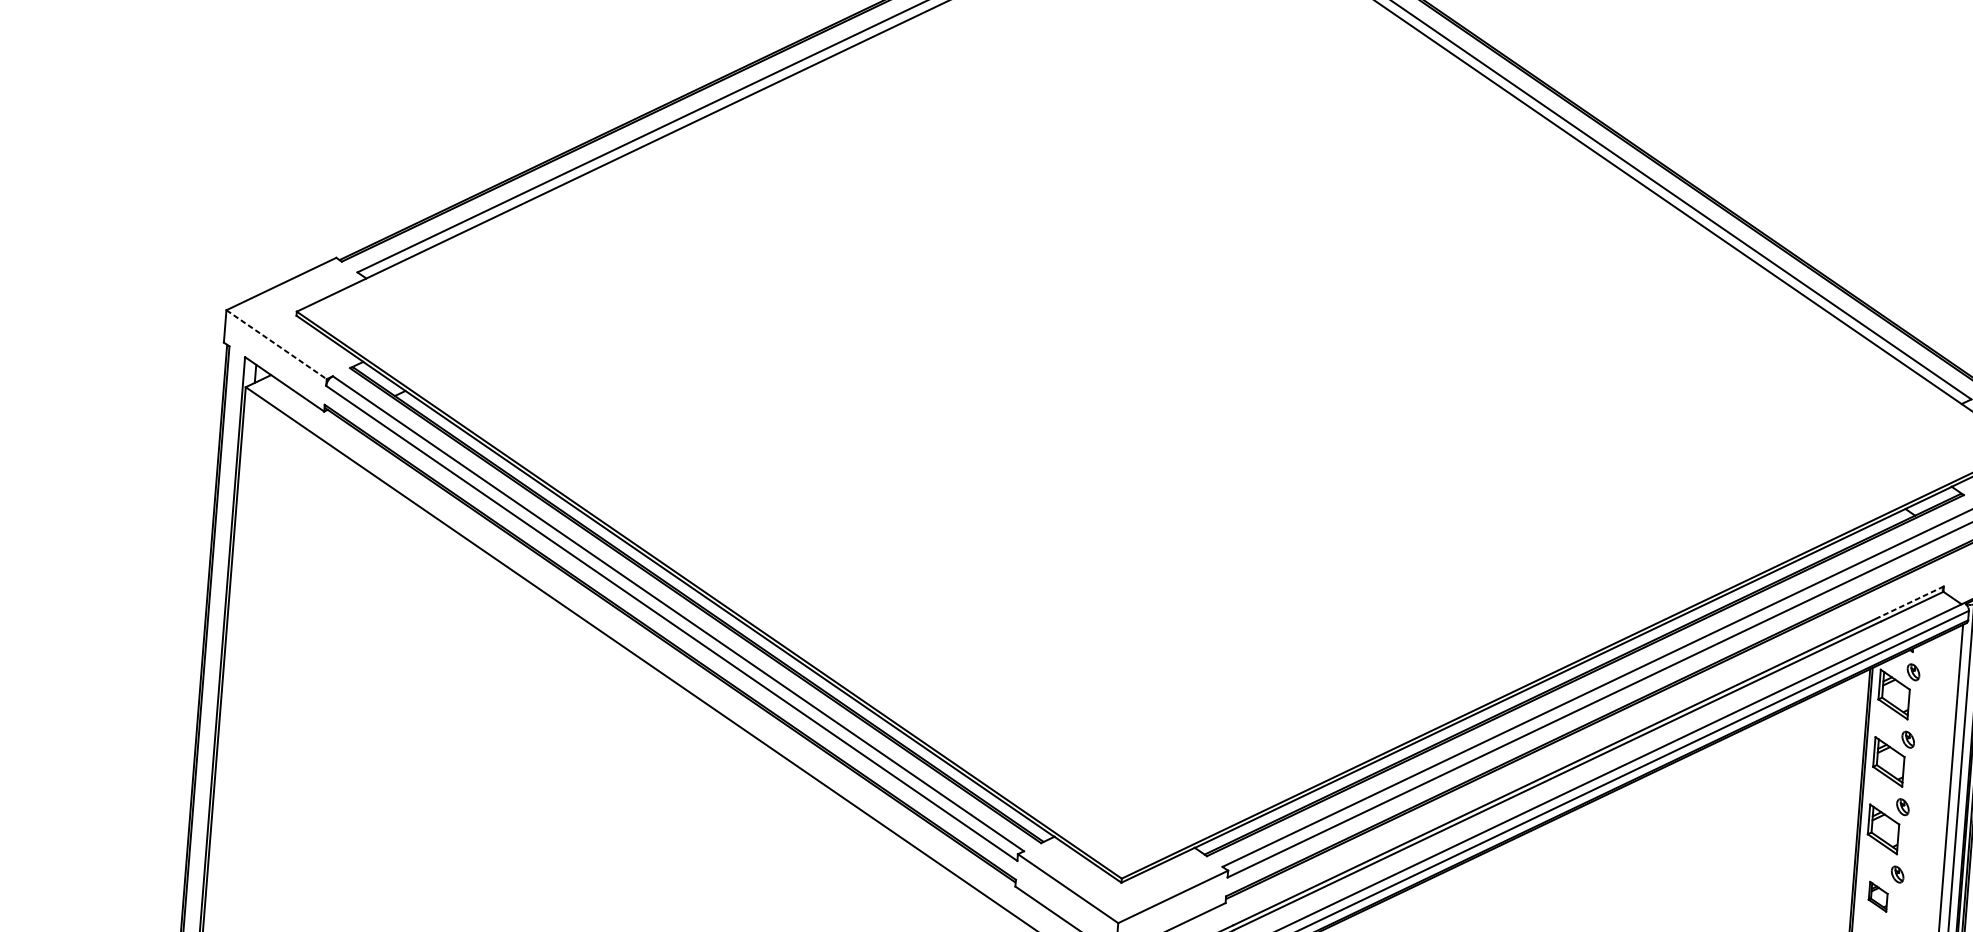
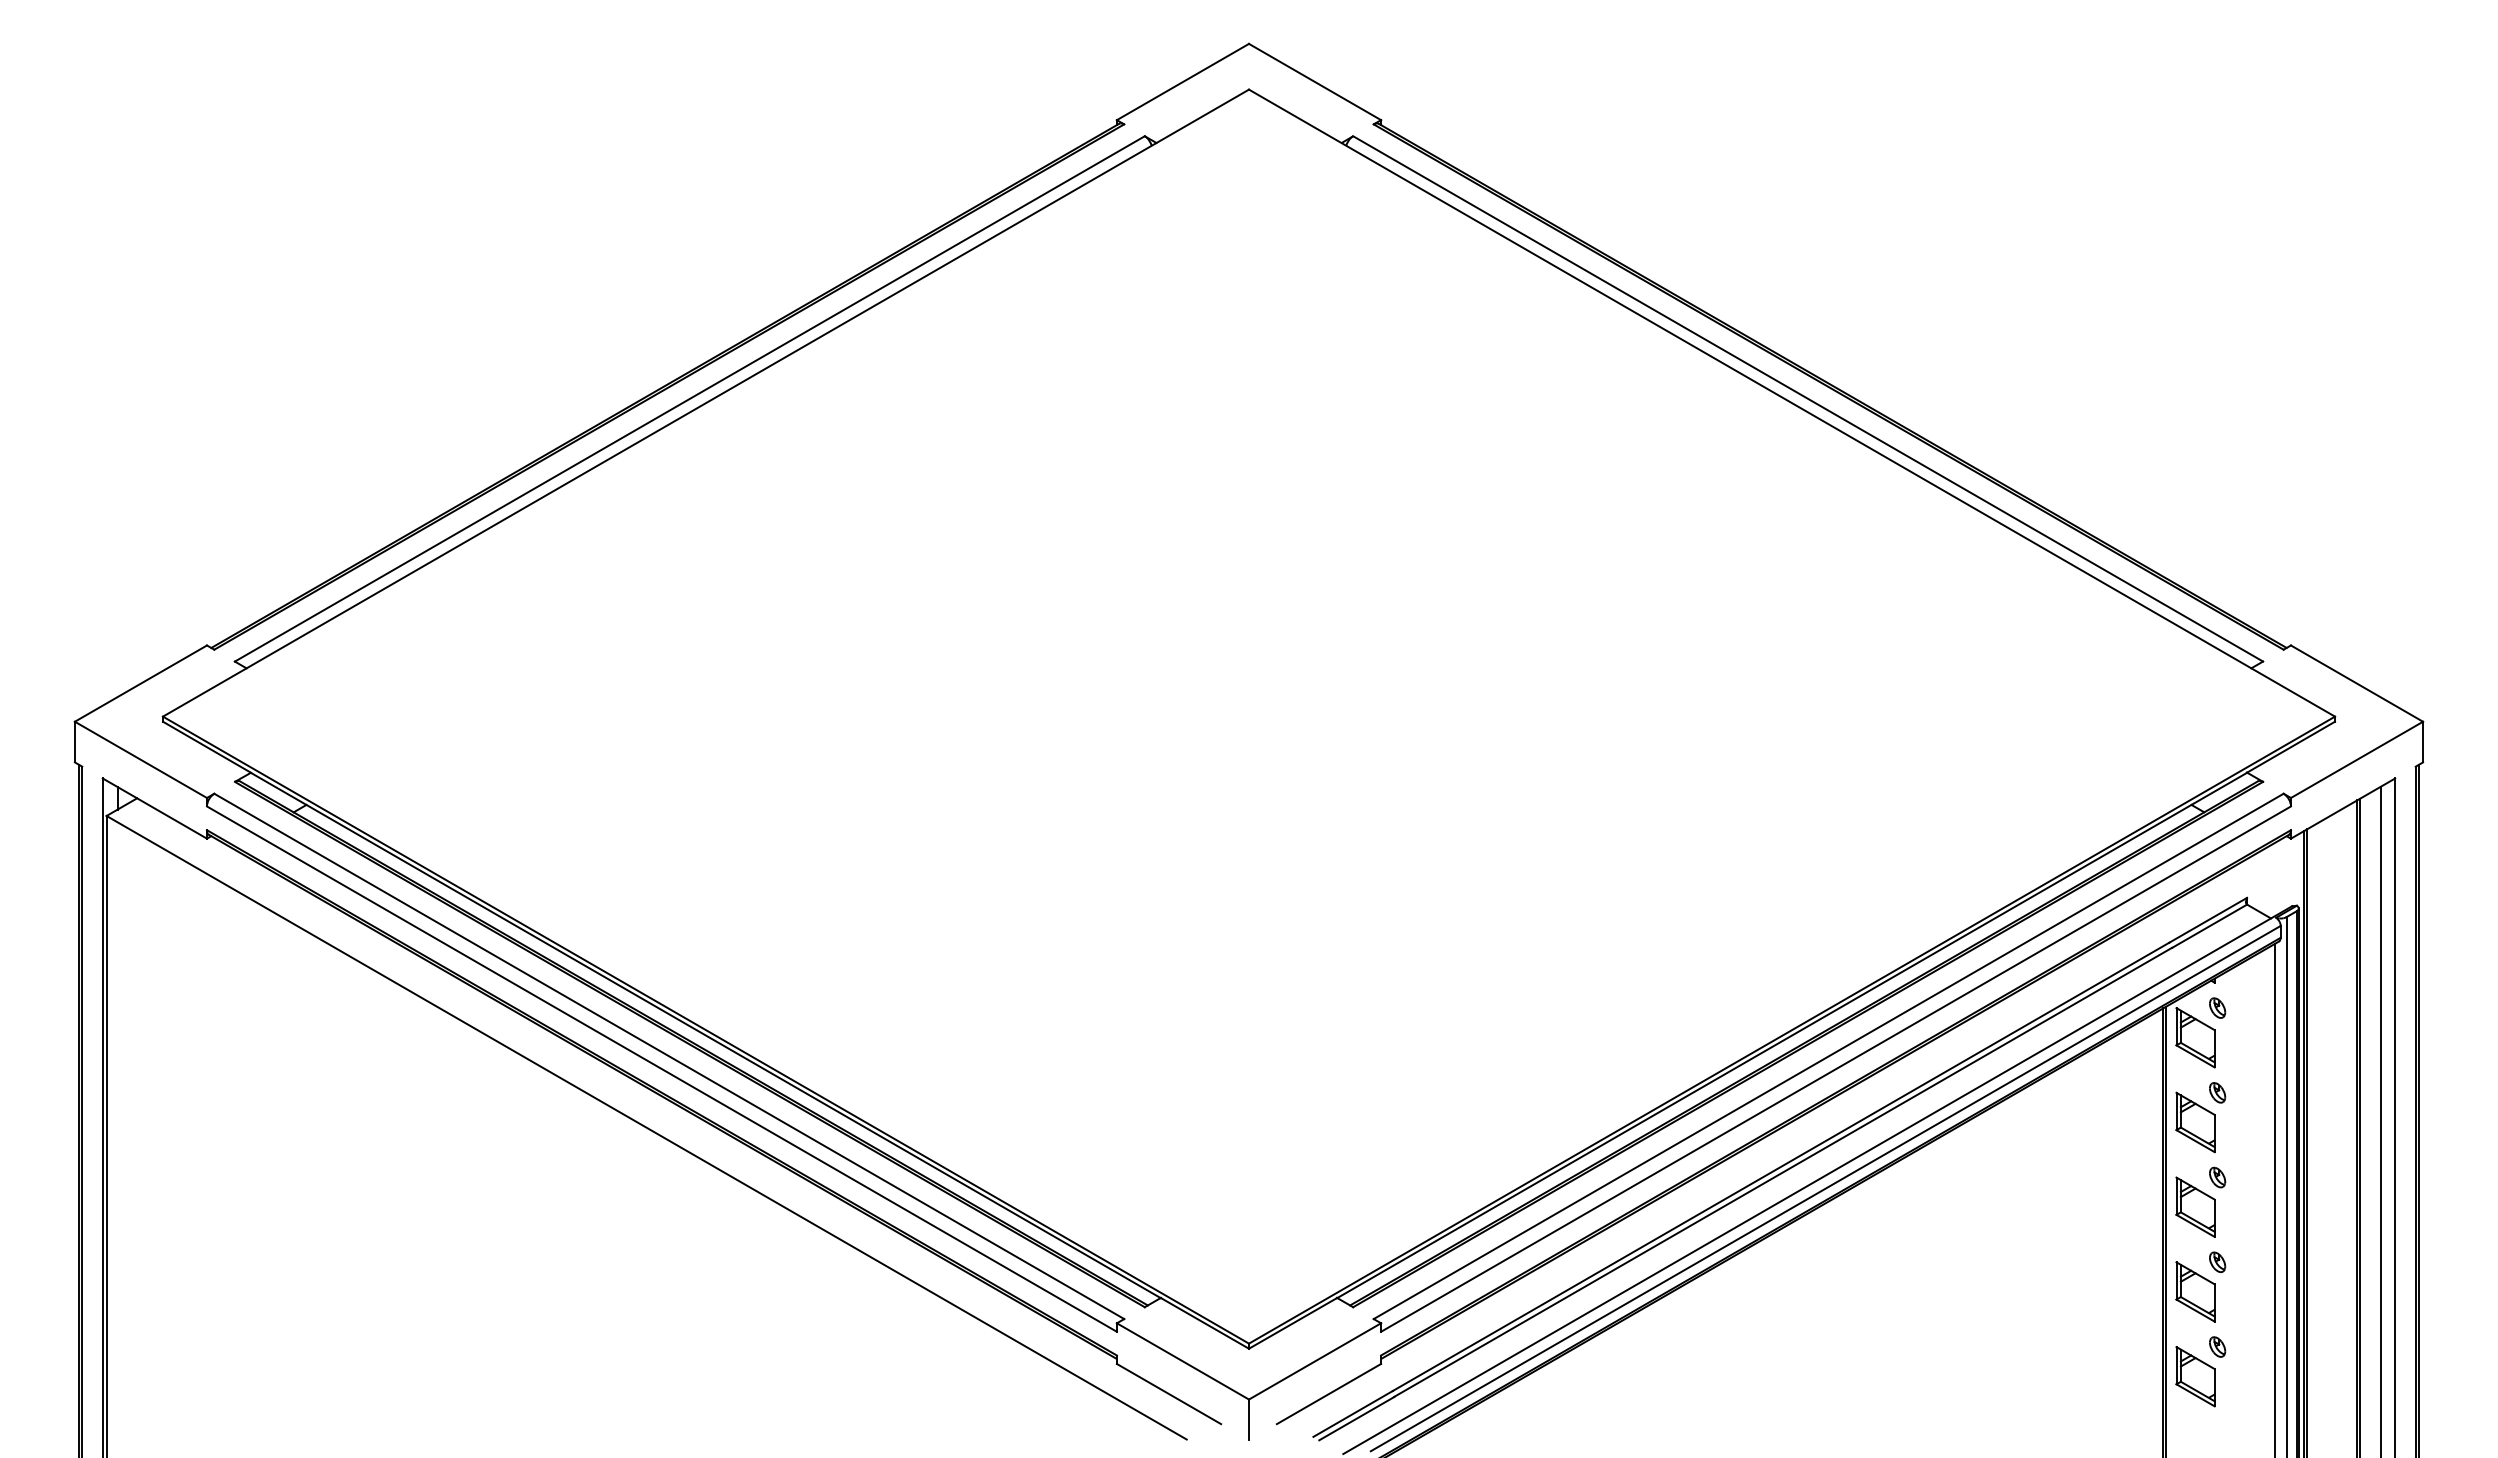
line: (277, 345) -> (141, 760), dashed -> solid
line: (1911, 602) -> (2208, 920), dashed -> solid
part: (1878, 896) -> (2195, 1291), size x1.67

